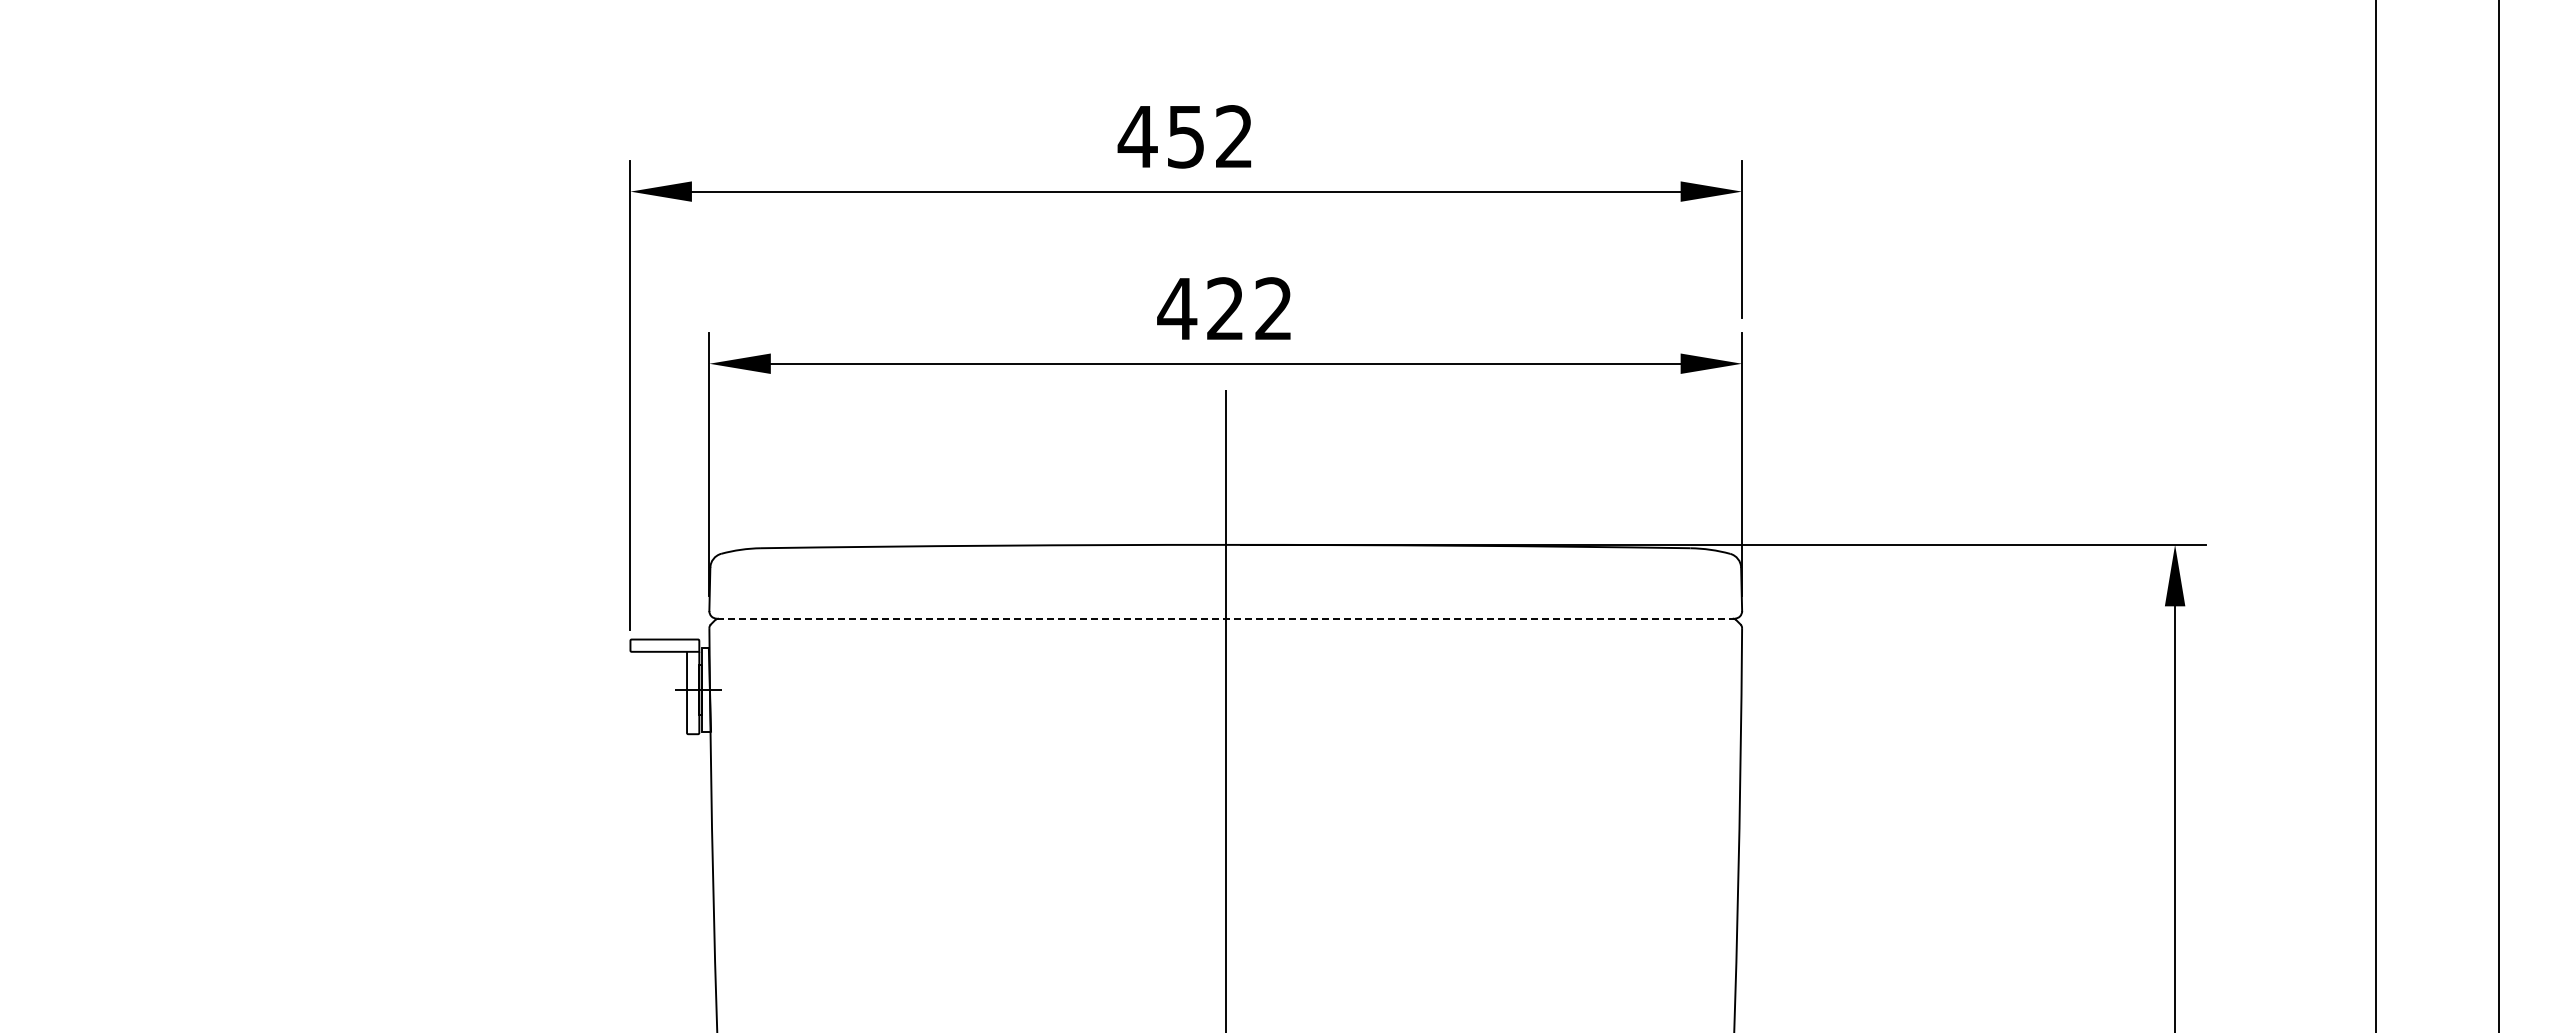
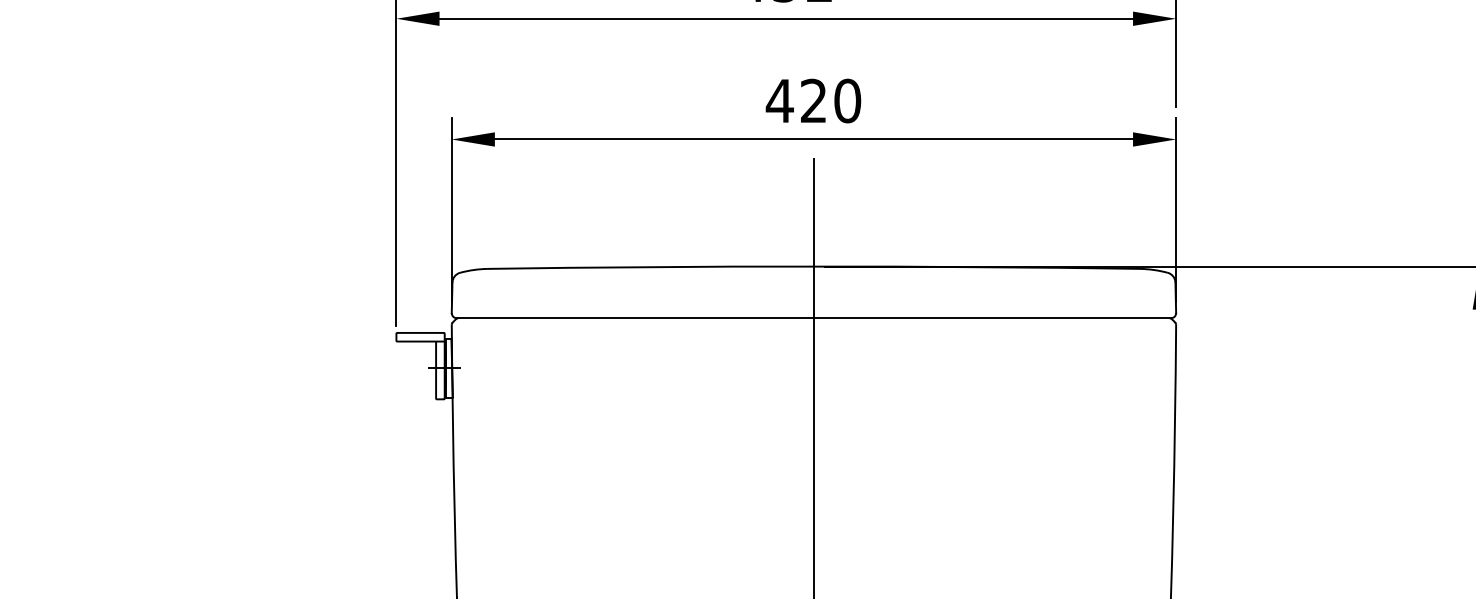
text: (1274, 308) -> (848, 100), 422 -> 420
line: (1226, 618) -> (814, 318), dashed -> solid

